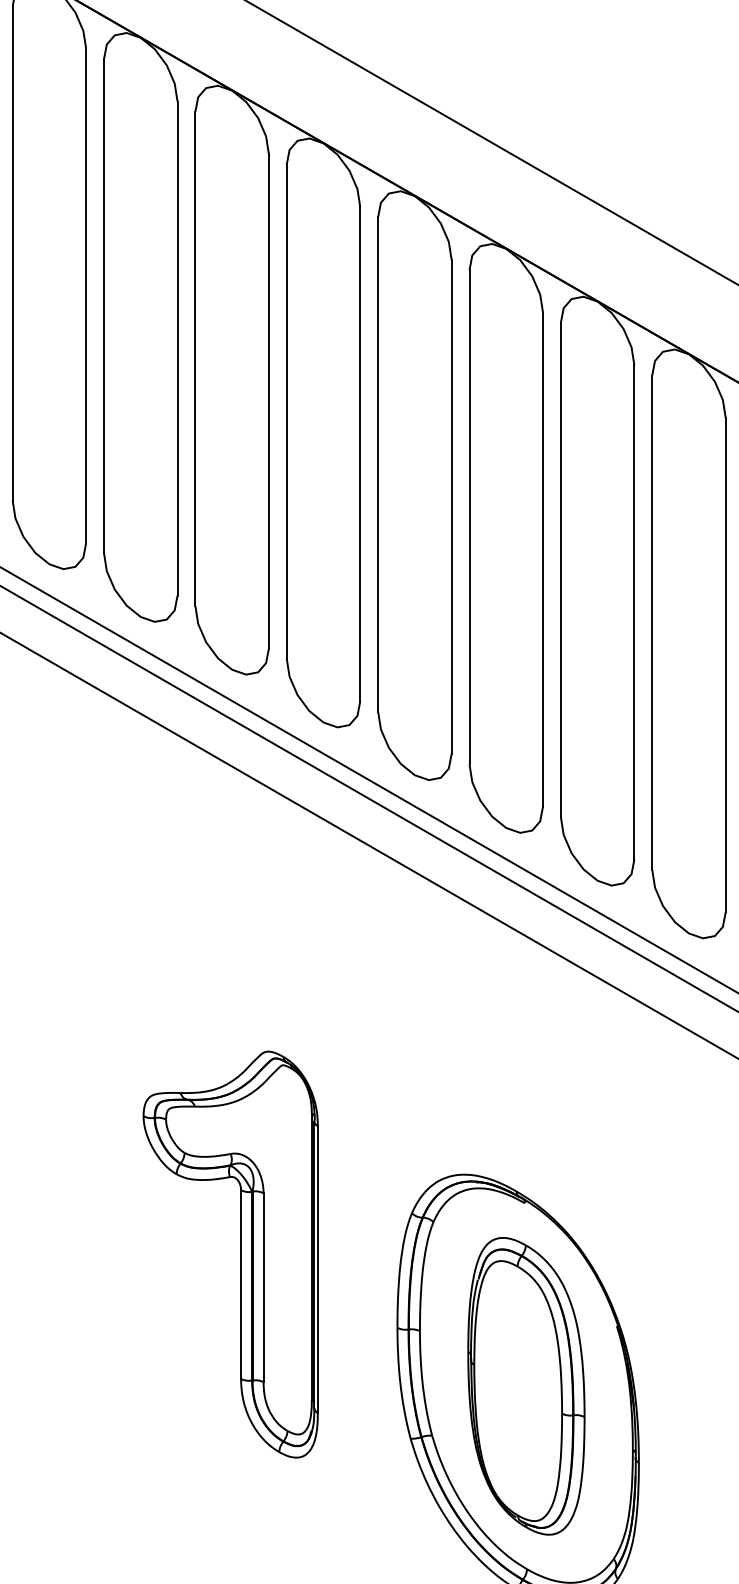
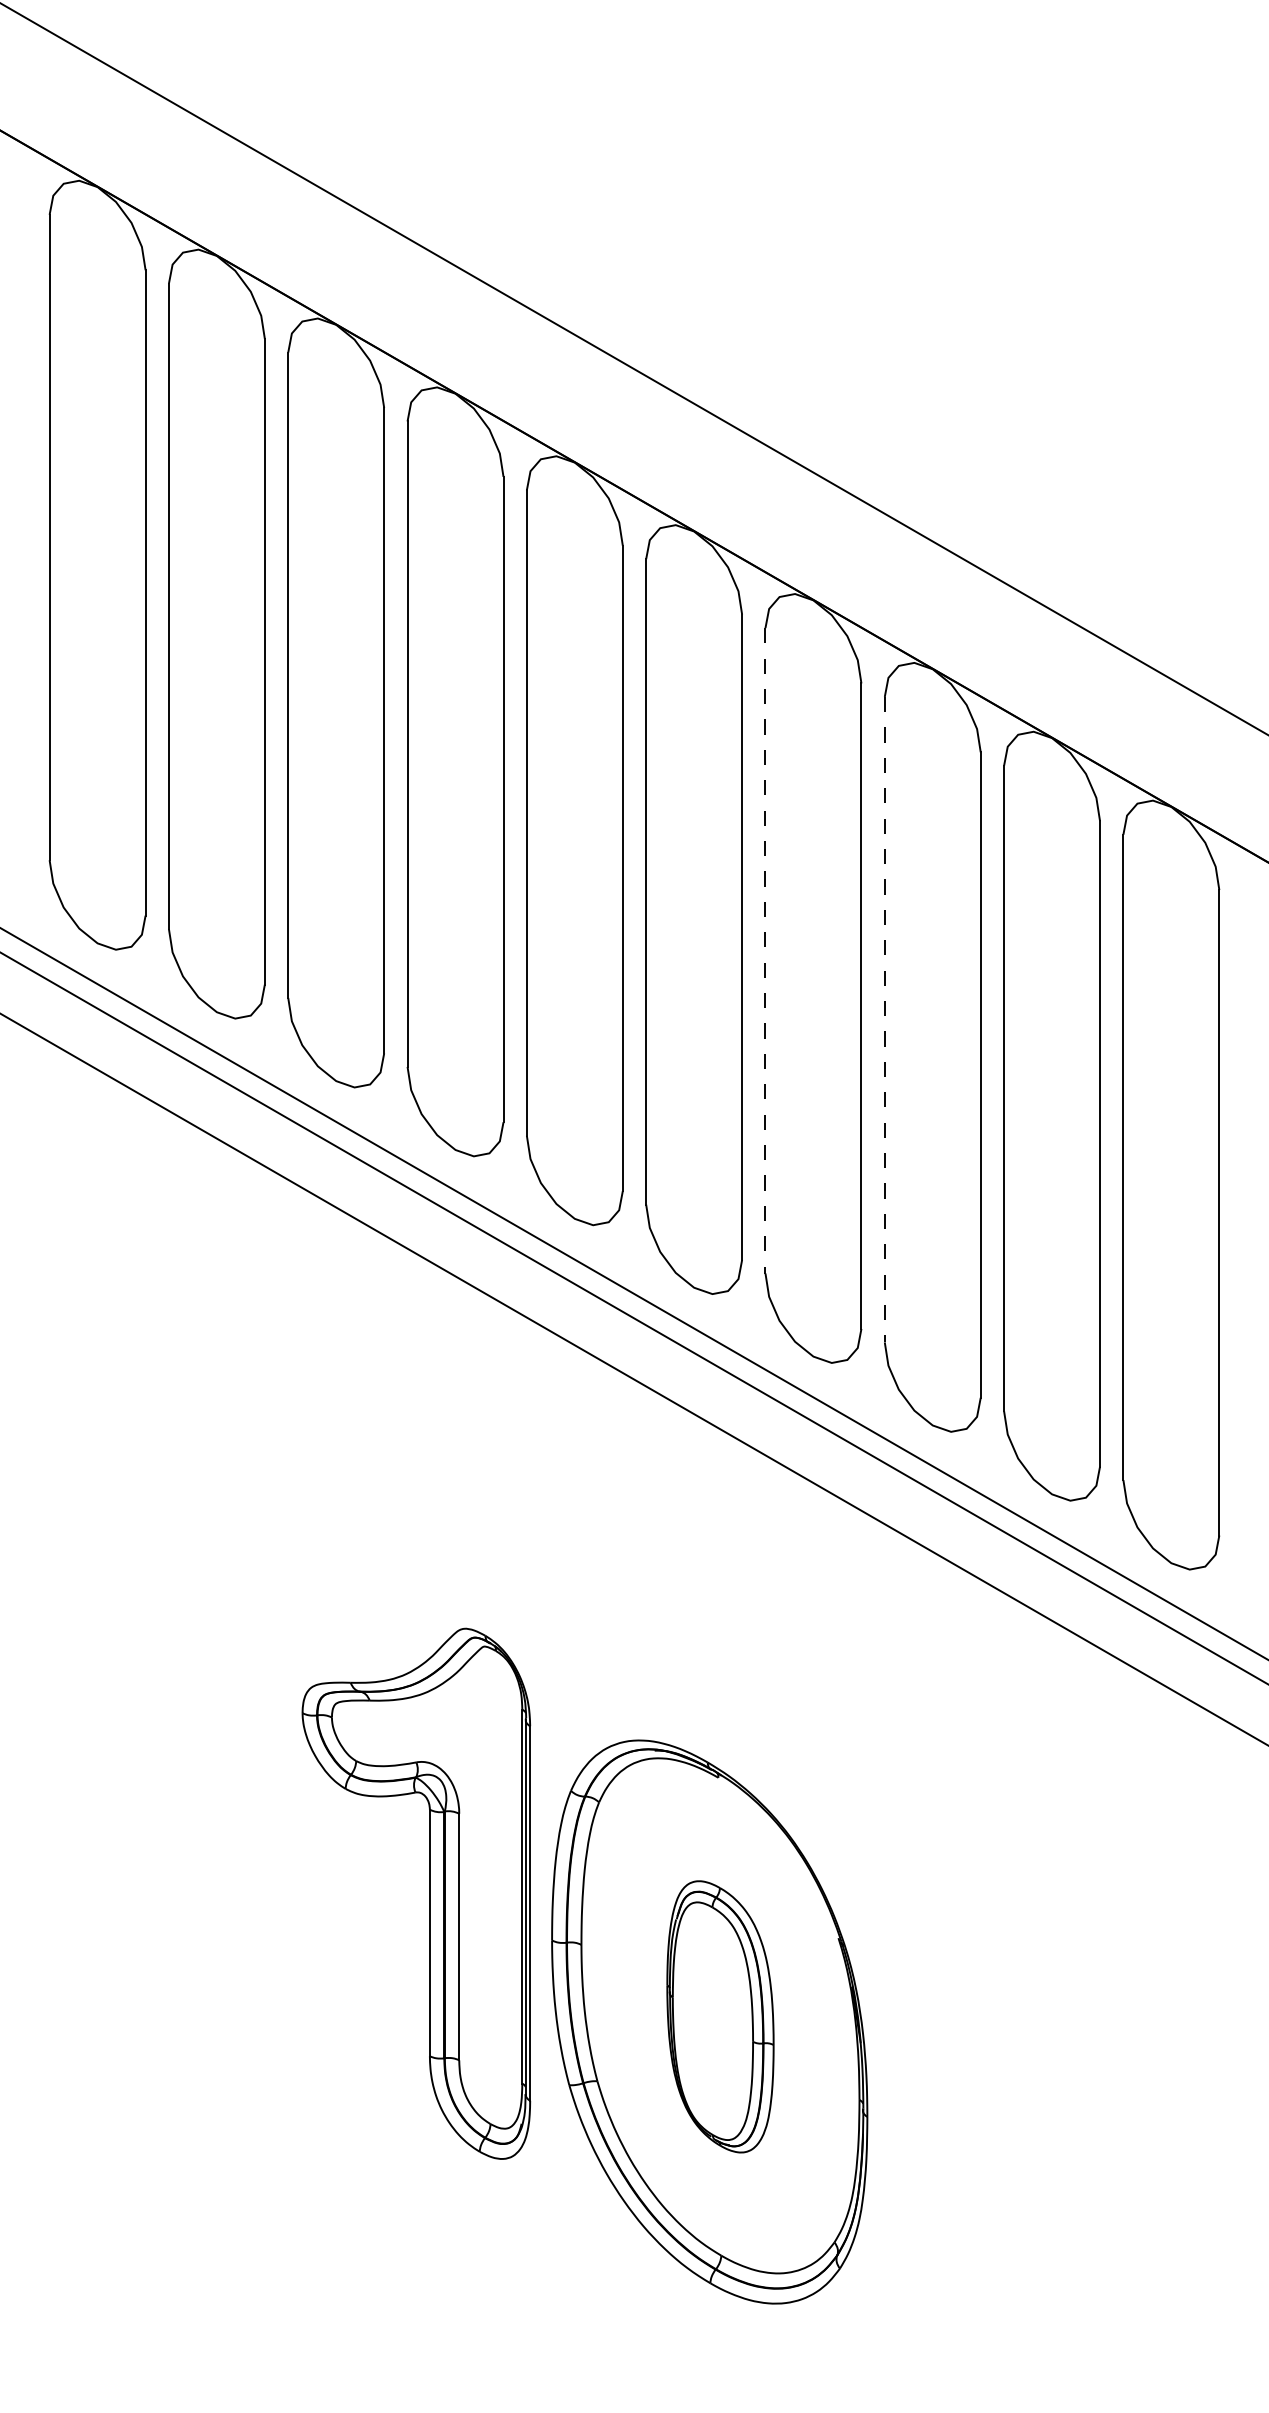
line: (560, 569) -> (765, 950), solid -> dashed
line: (652, 622) -> (884, 1019), solid -> dashed
part: (240, 1254) -> (429, 1893), moved
part: (526, 1386) -> (720, 2016), size x0.7

